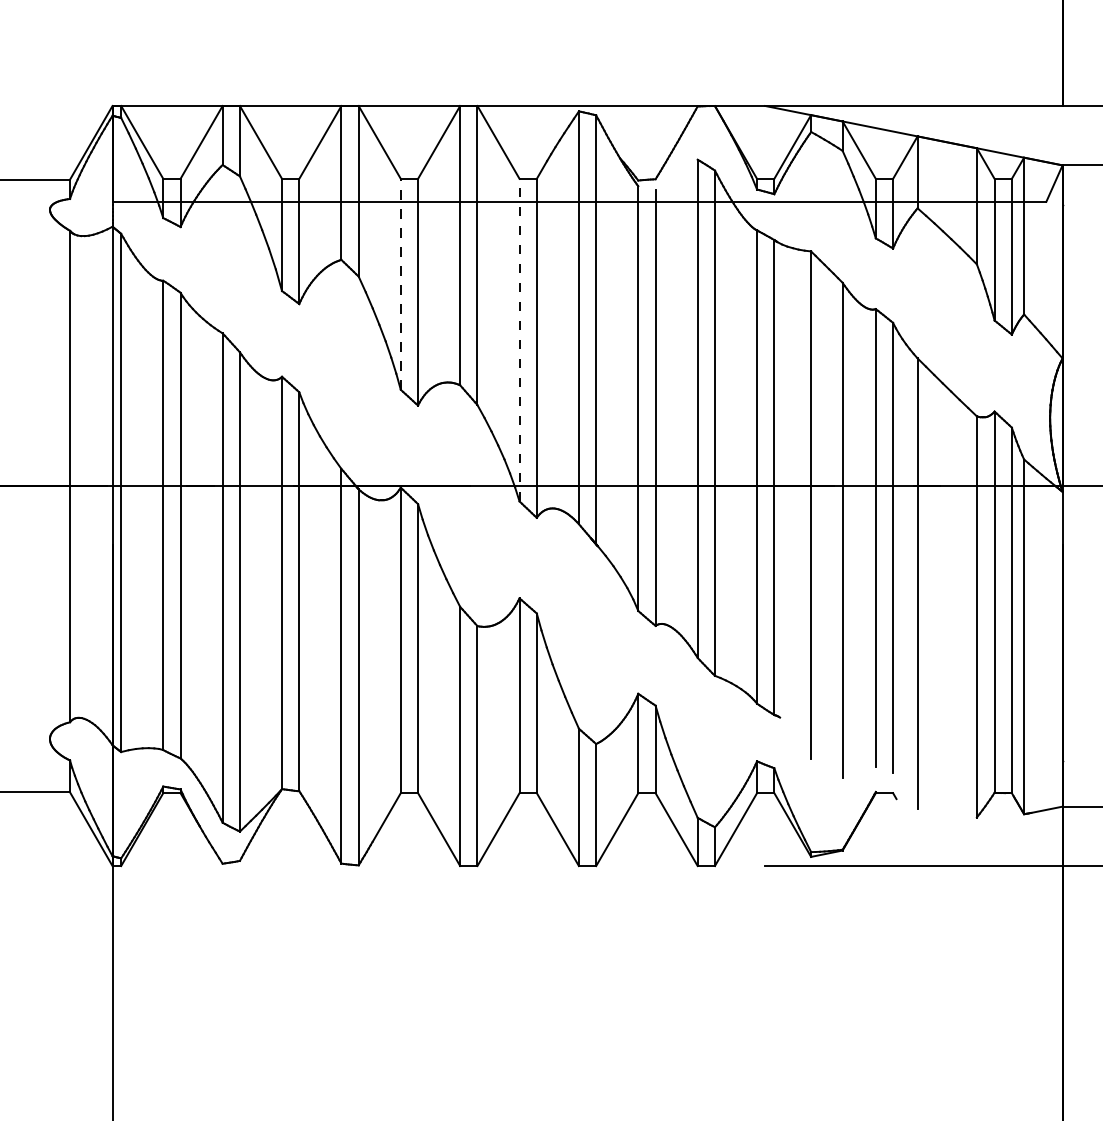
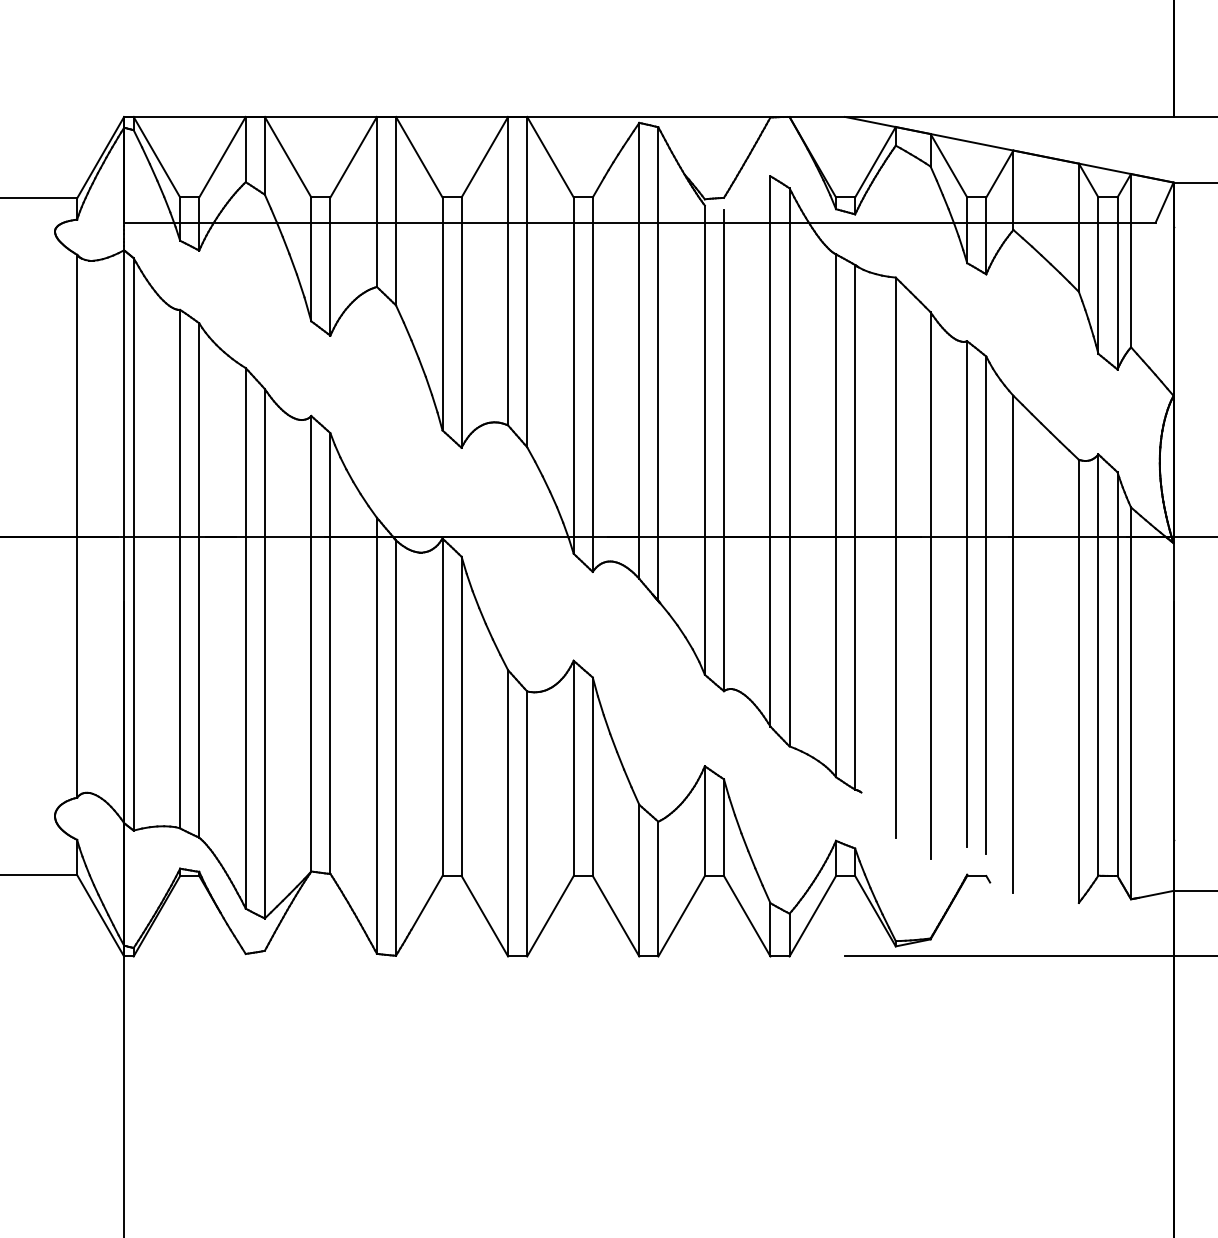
line: (400, 283) -> (442, 313), dashed -> solid
line: (519, 340) -> (573, 375), dashed -> solid

